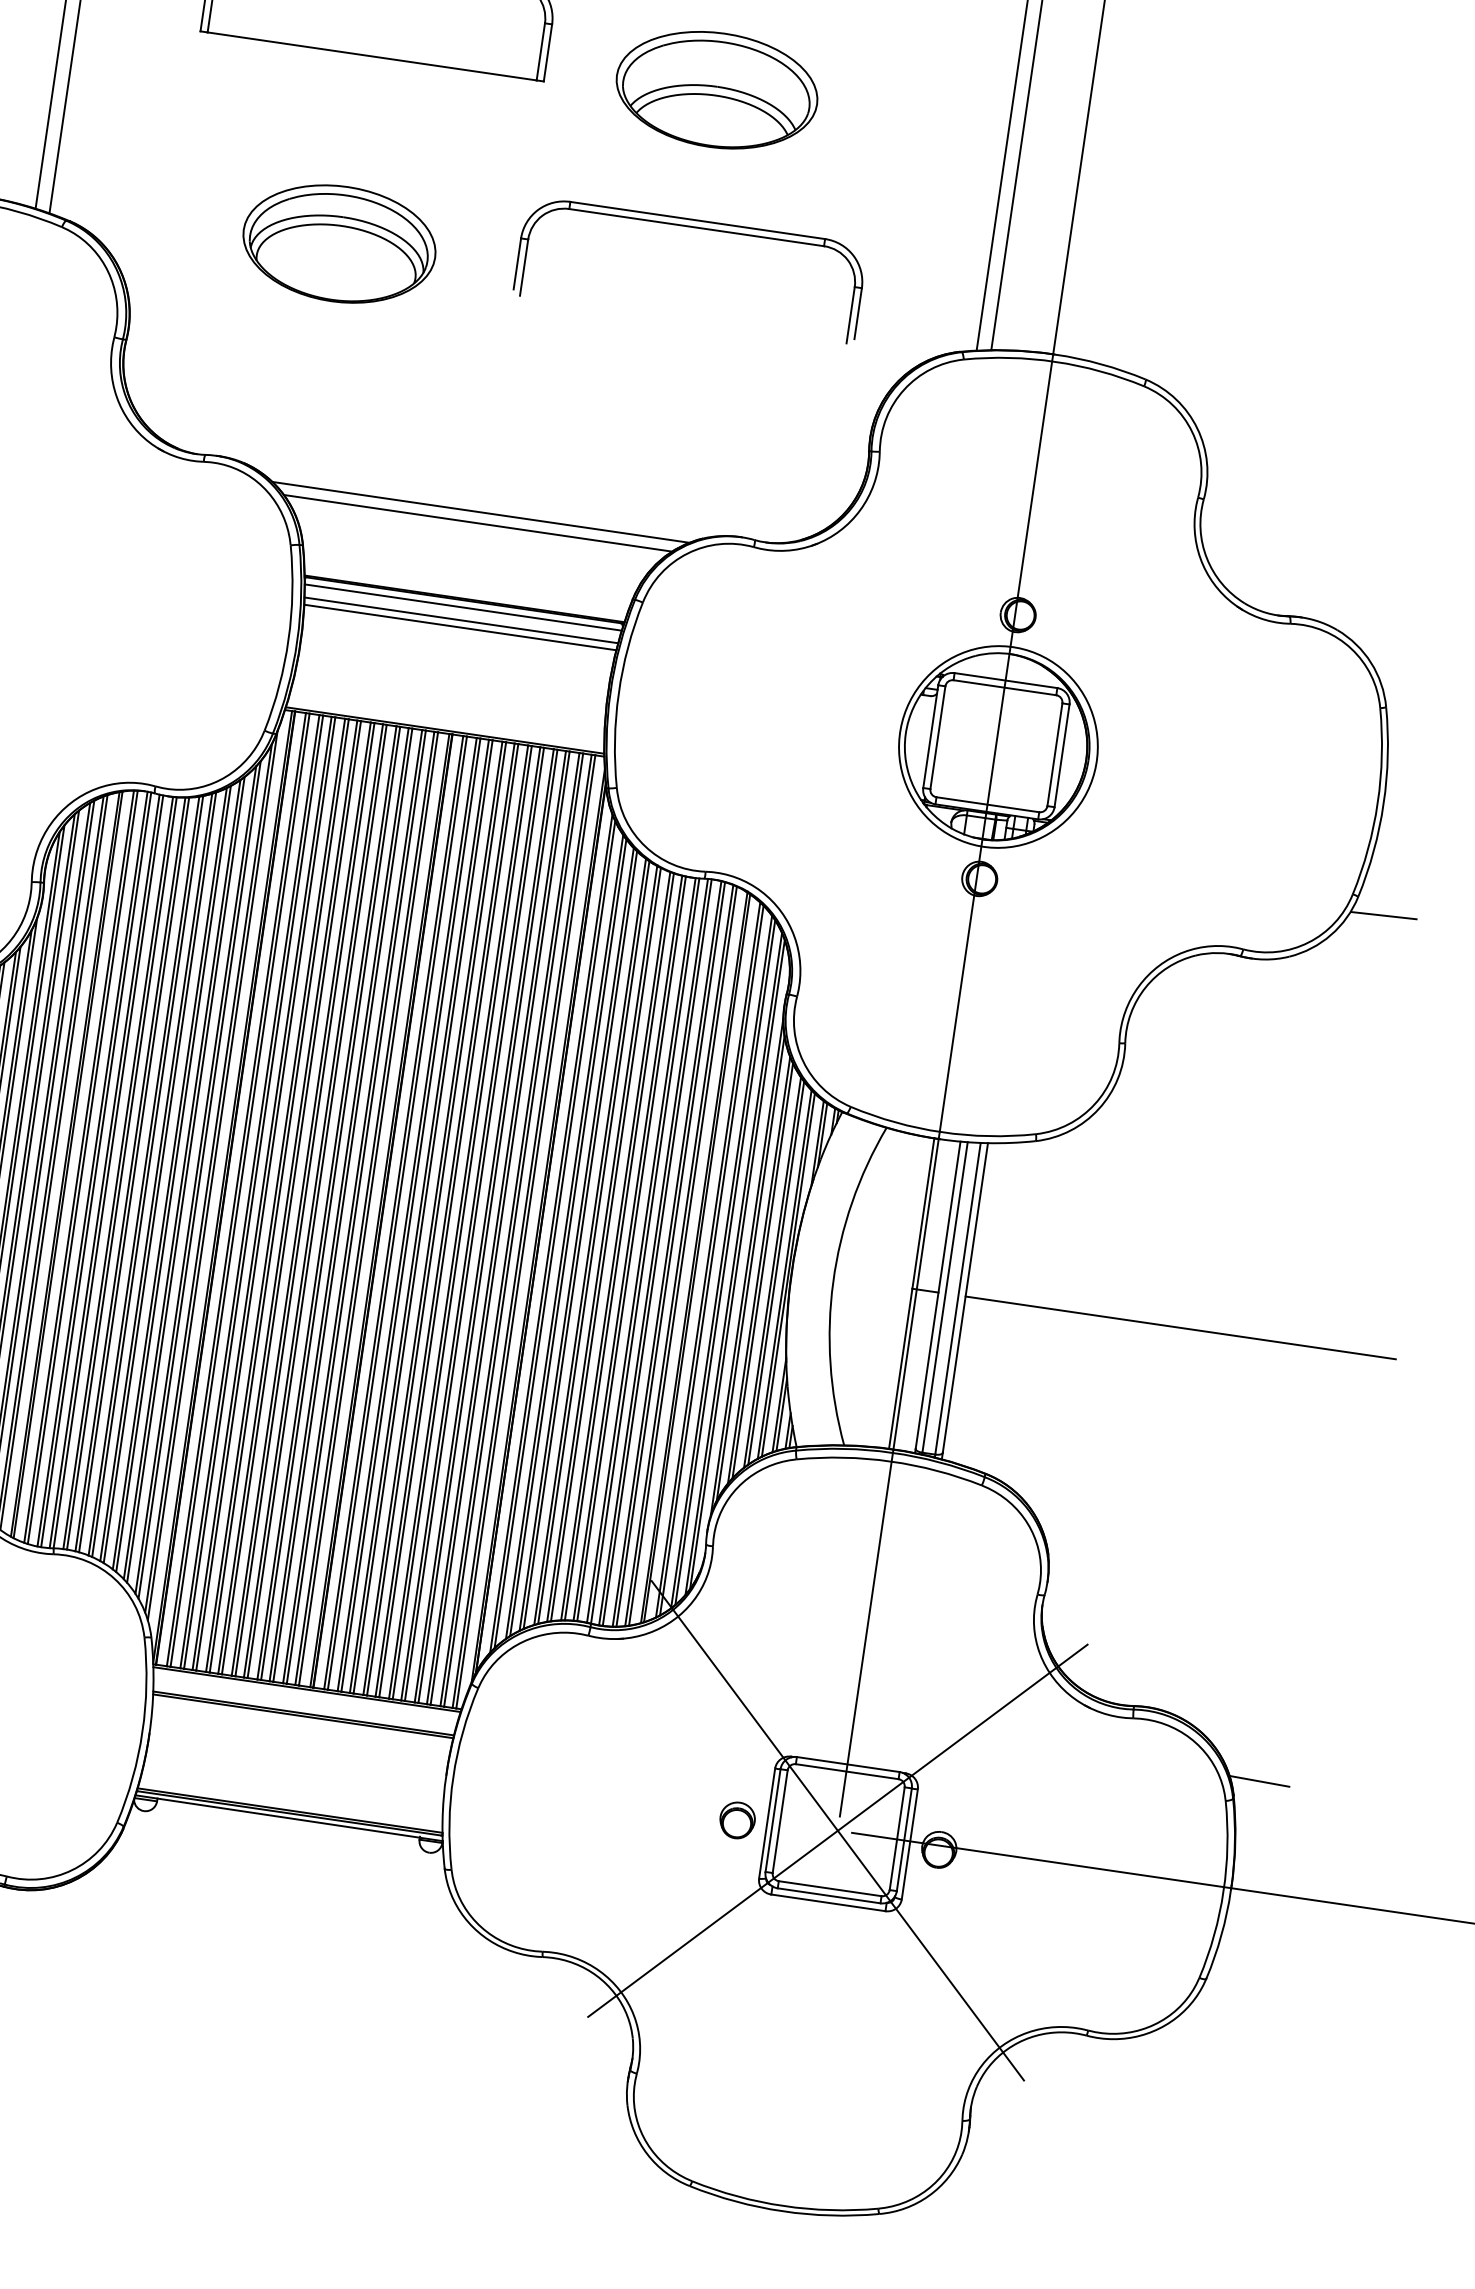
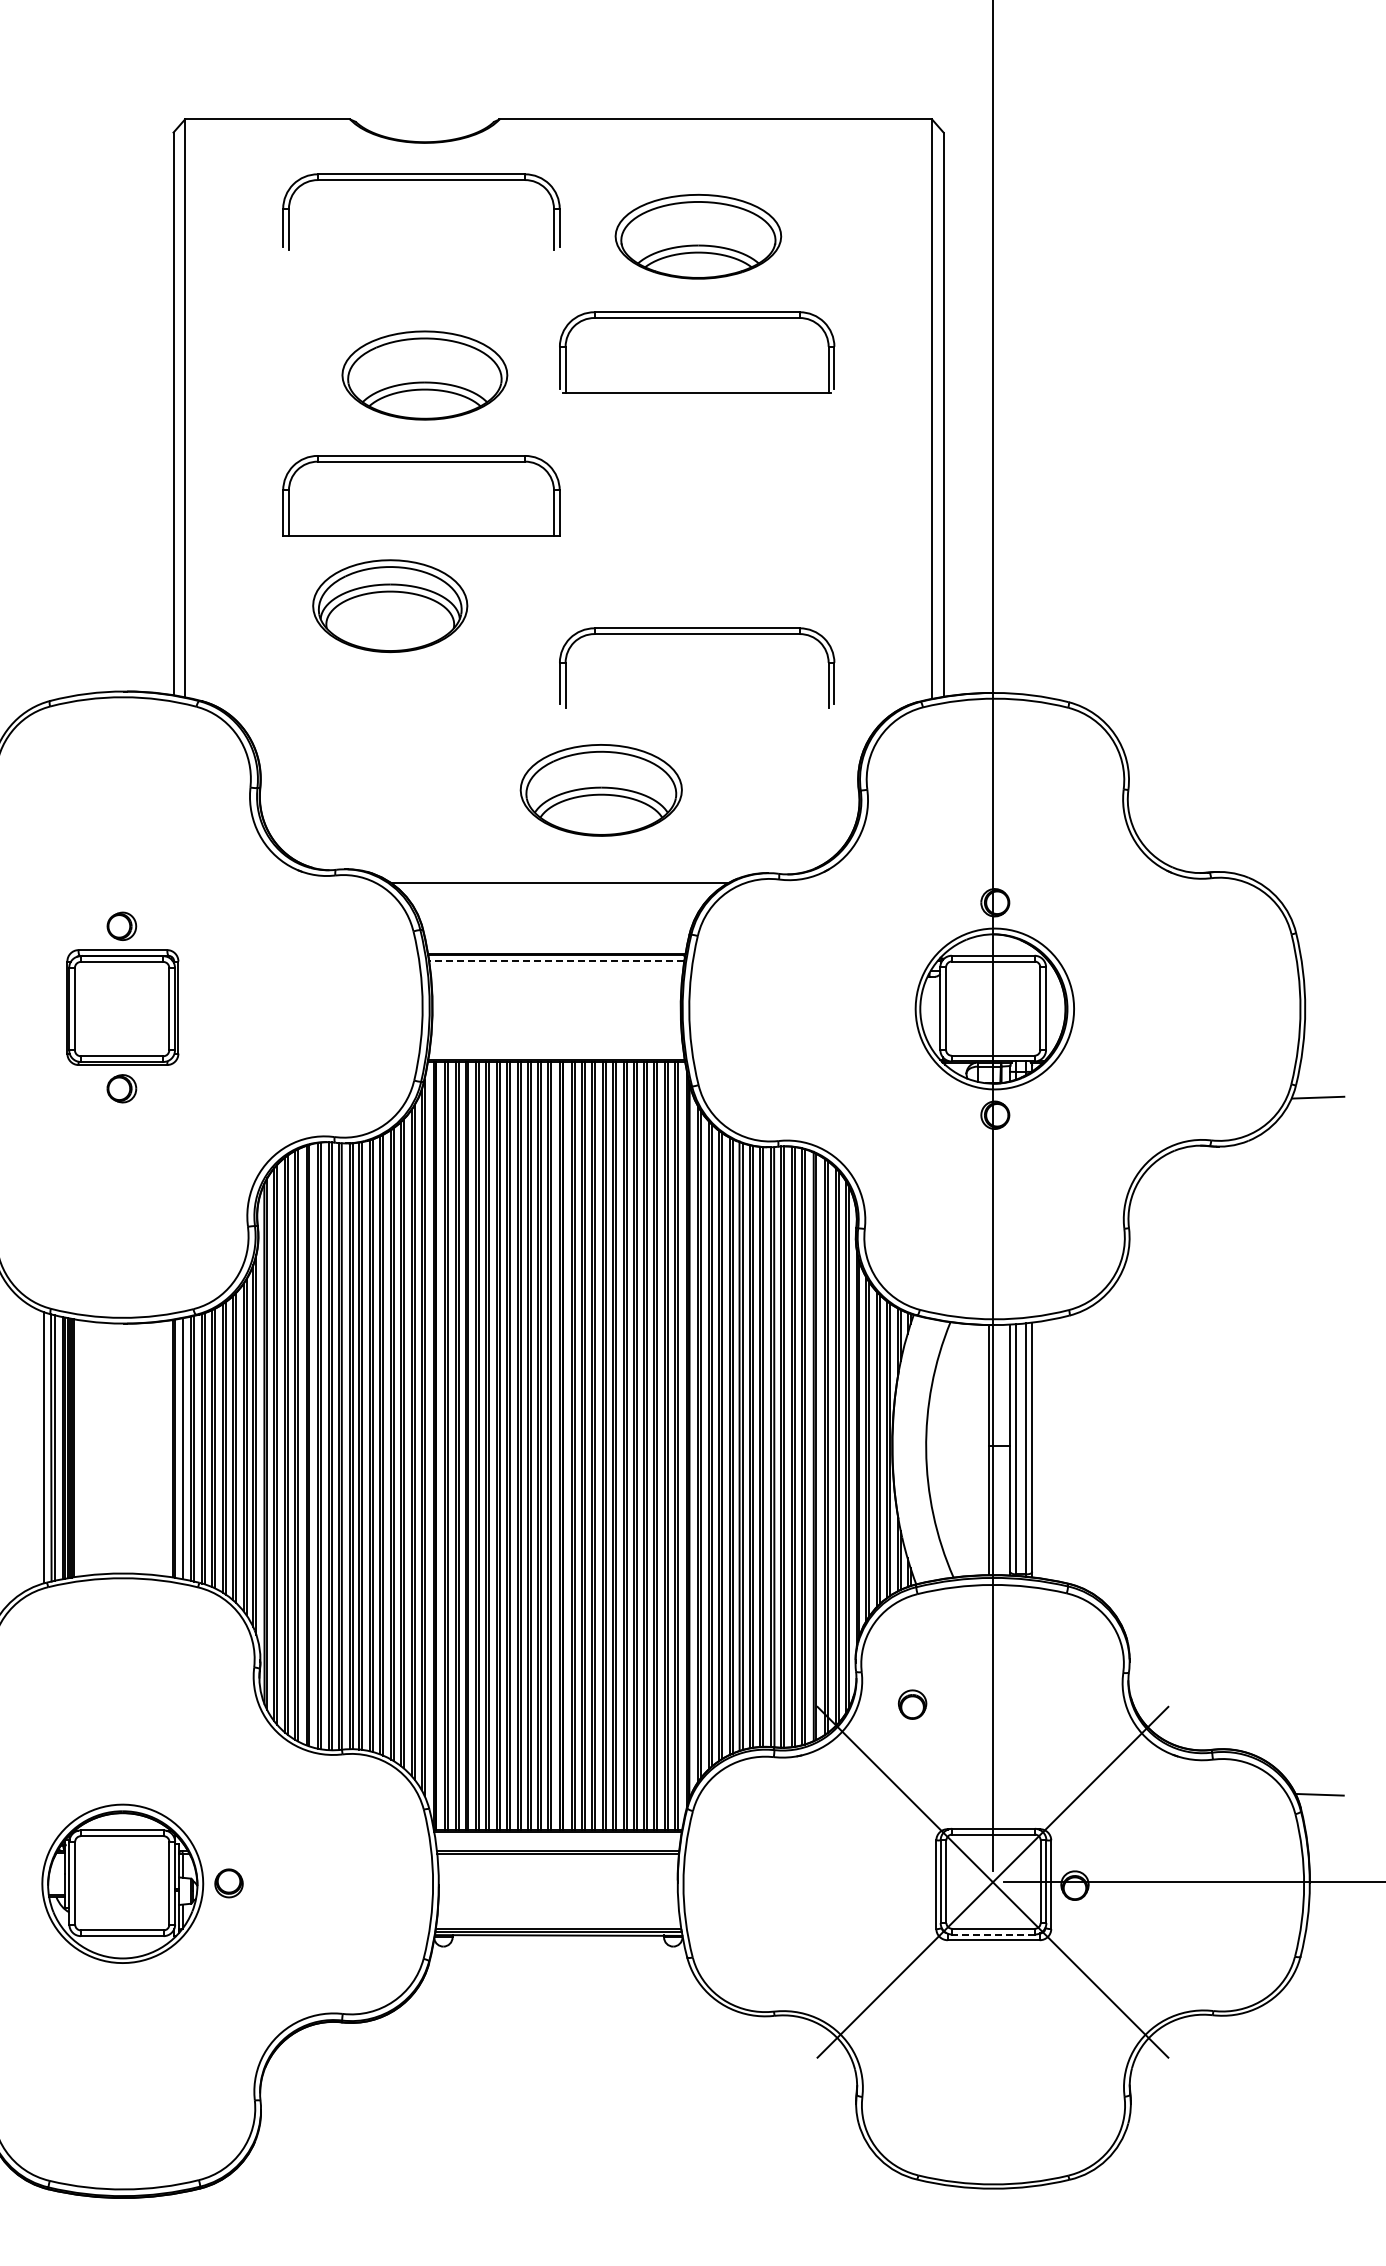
part: (715, 90) -> (600, 790), moved
part: (339, 244) -> (390, 606), moved
line: (477, 523) -> (558, 892), removed
line: (462, 607) -> (556, 960), solid -> dashed
line: (461, 619) -> (556, 970), removed
line: (460, 627) -> (556, 976), removed
line: (1180, 1328) -> (1205, 1446), removed
part: (737, 1820) -> (912, 1704), moved
line: (829, 1895) -> (993, 1934), solid -> dashed

